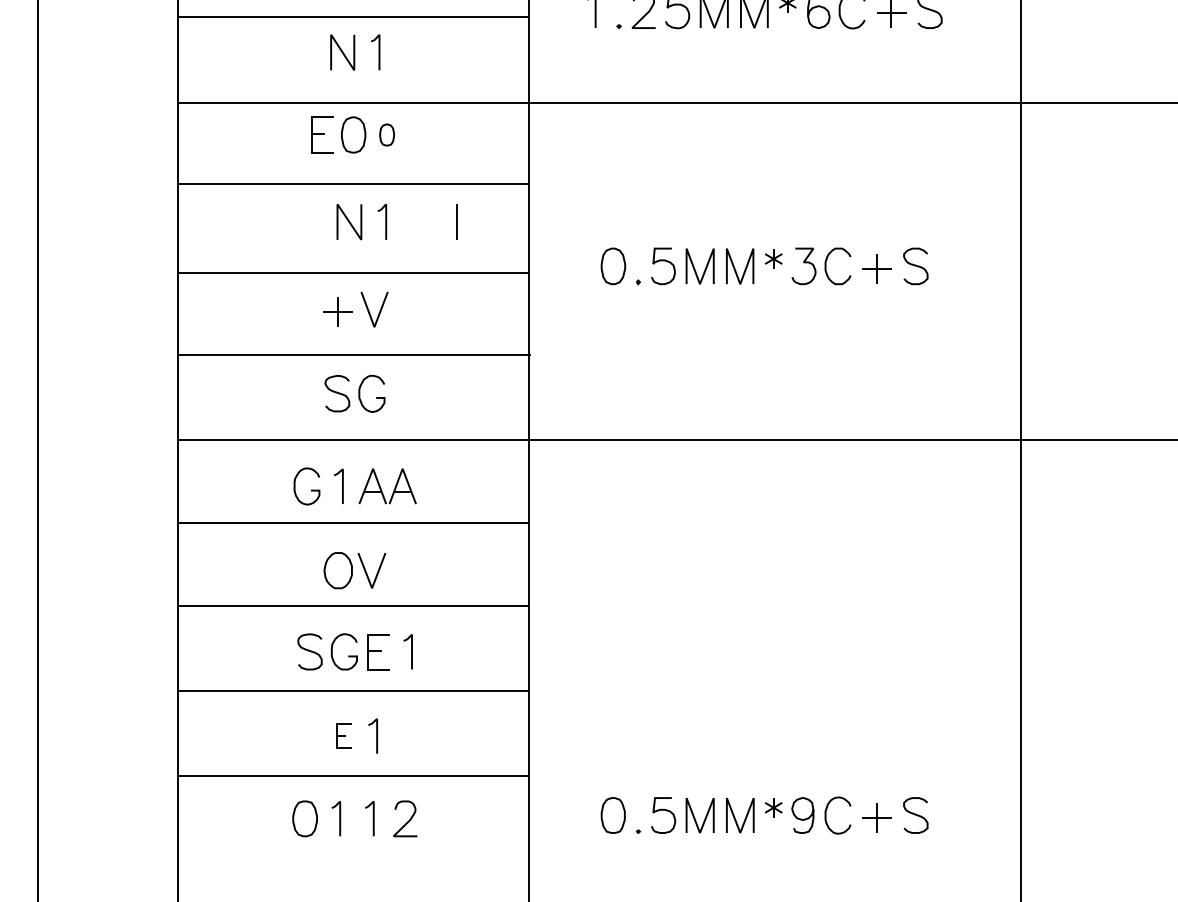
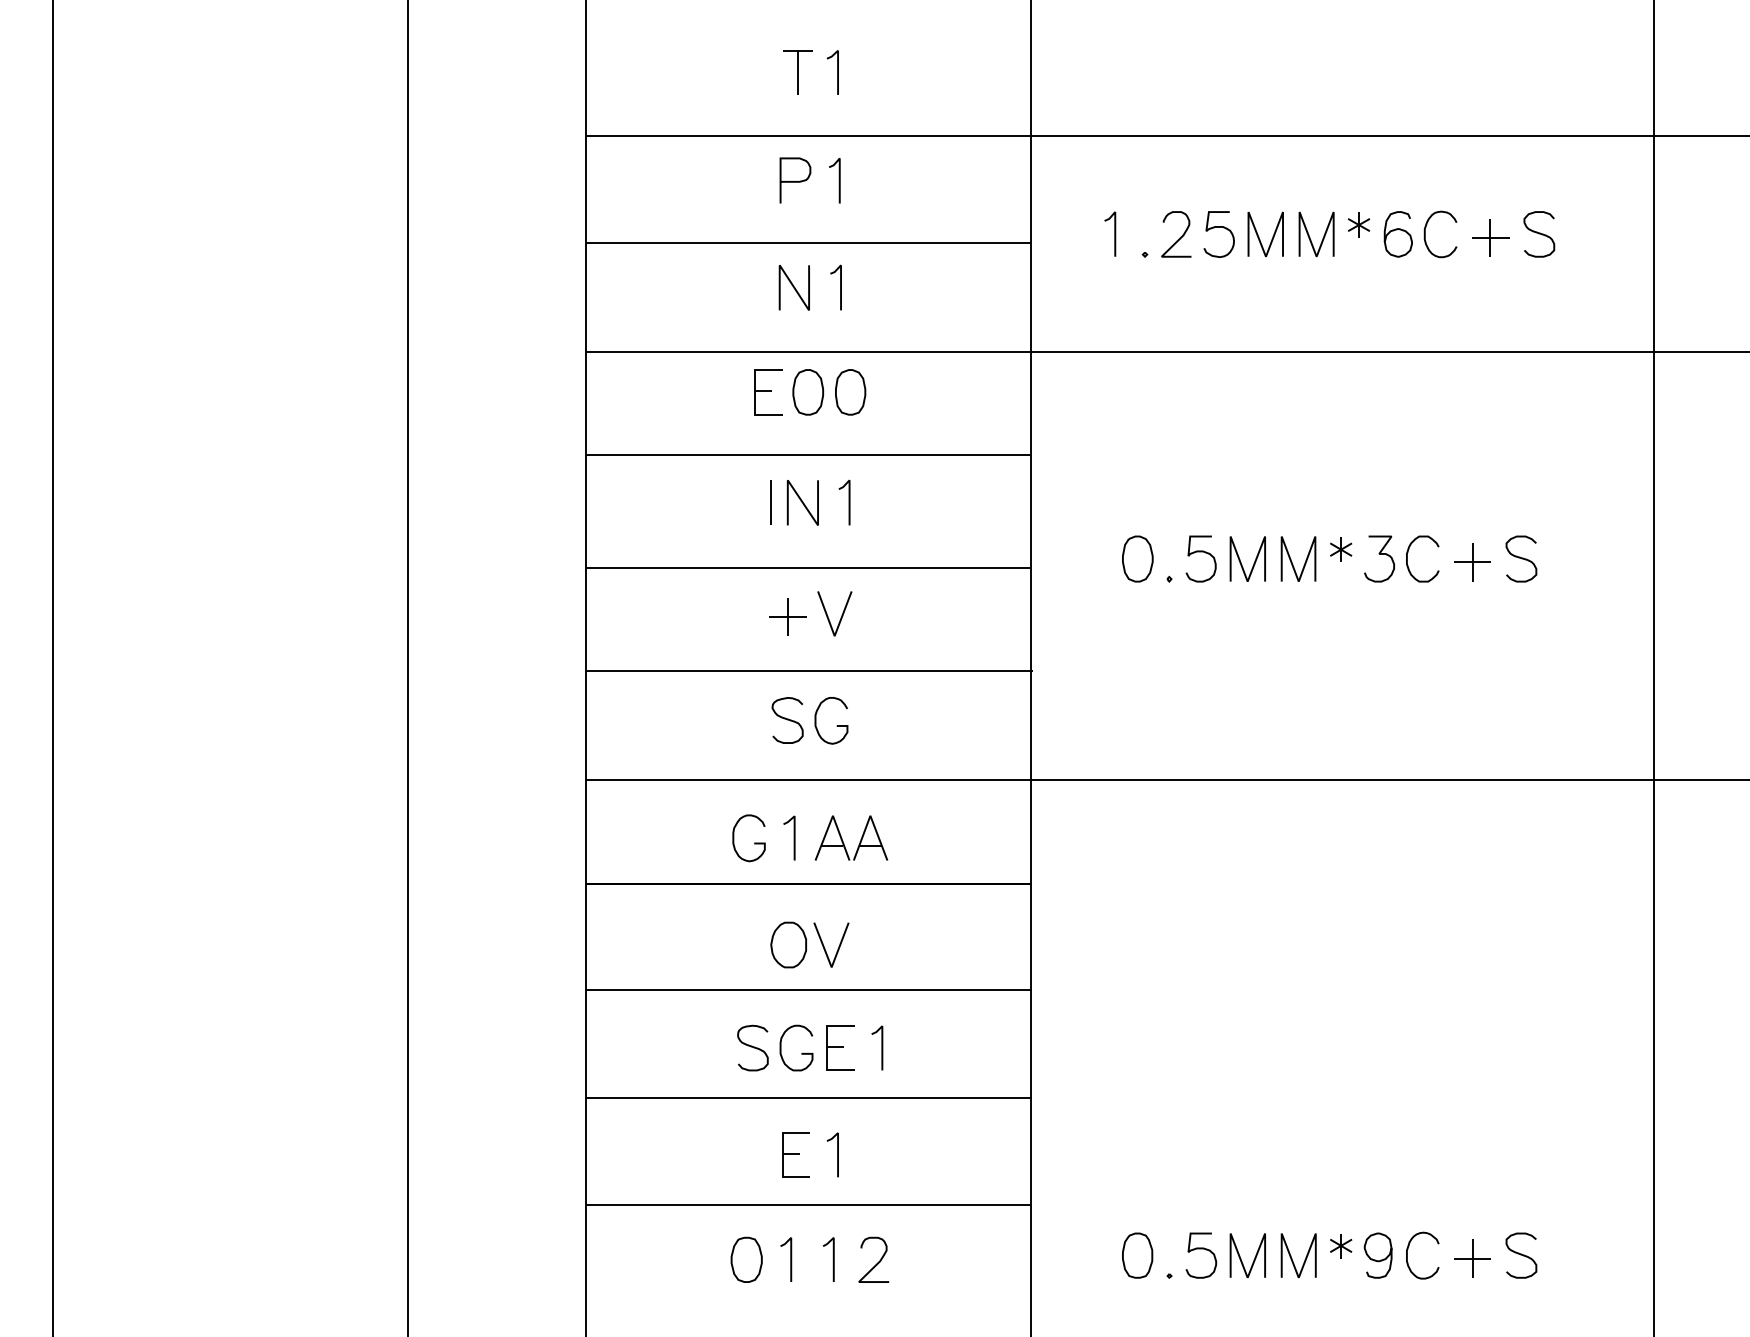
part: (386, 135) -> (850, 392), size x1.67
line: (457, 221) -> (770, 502), moved
part: (343, 735) -> (795, 1154), size x1.43

